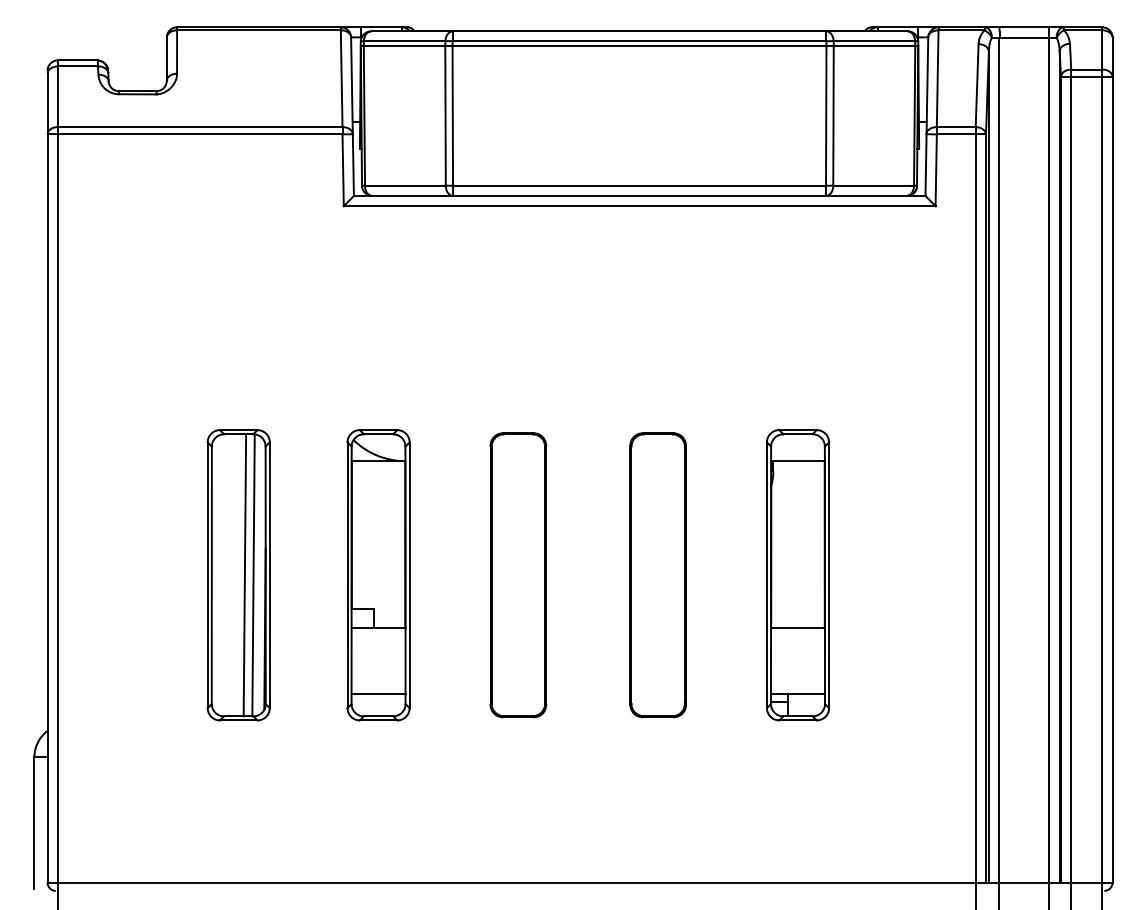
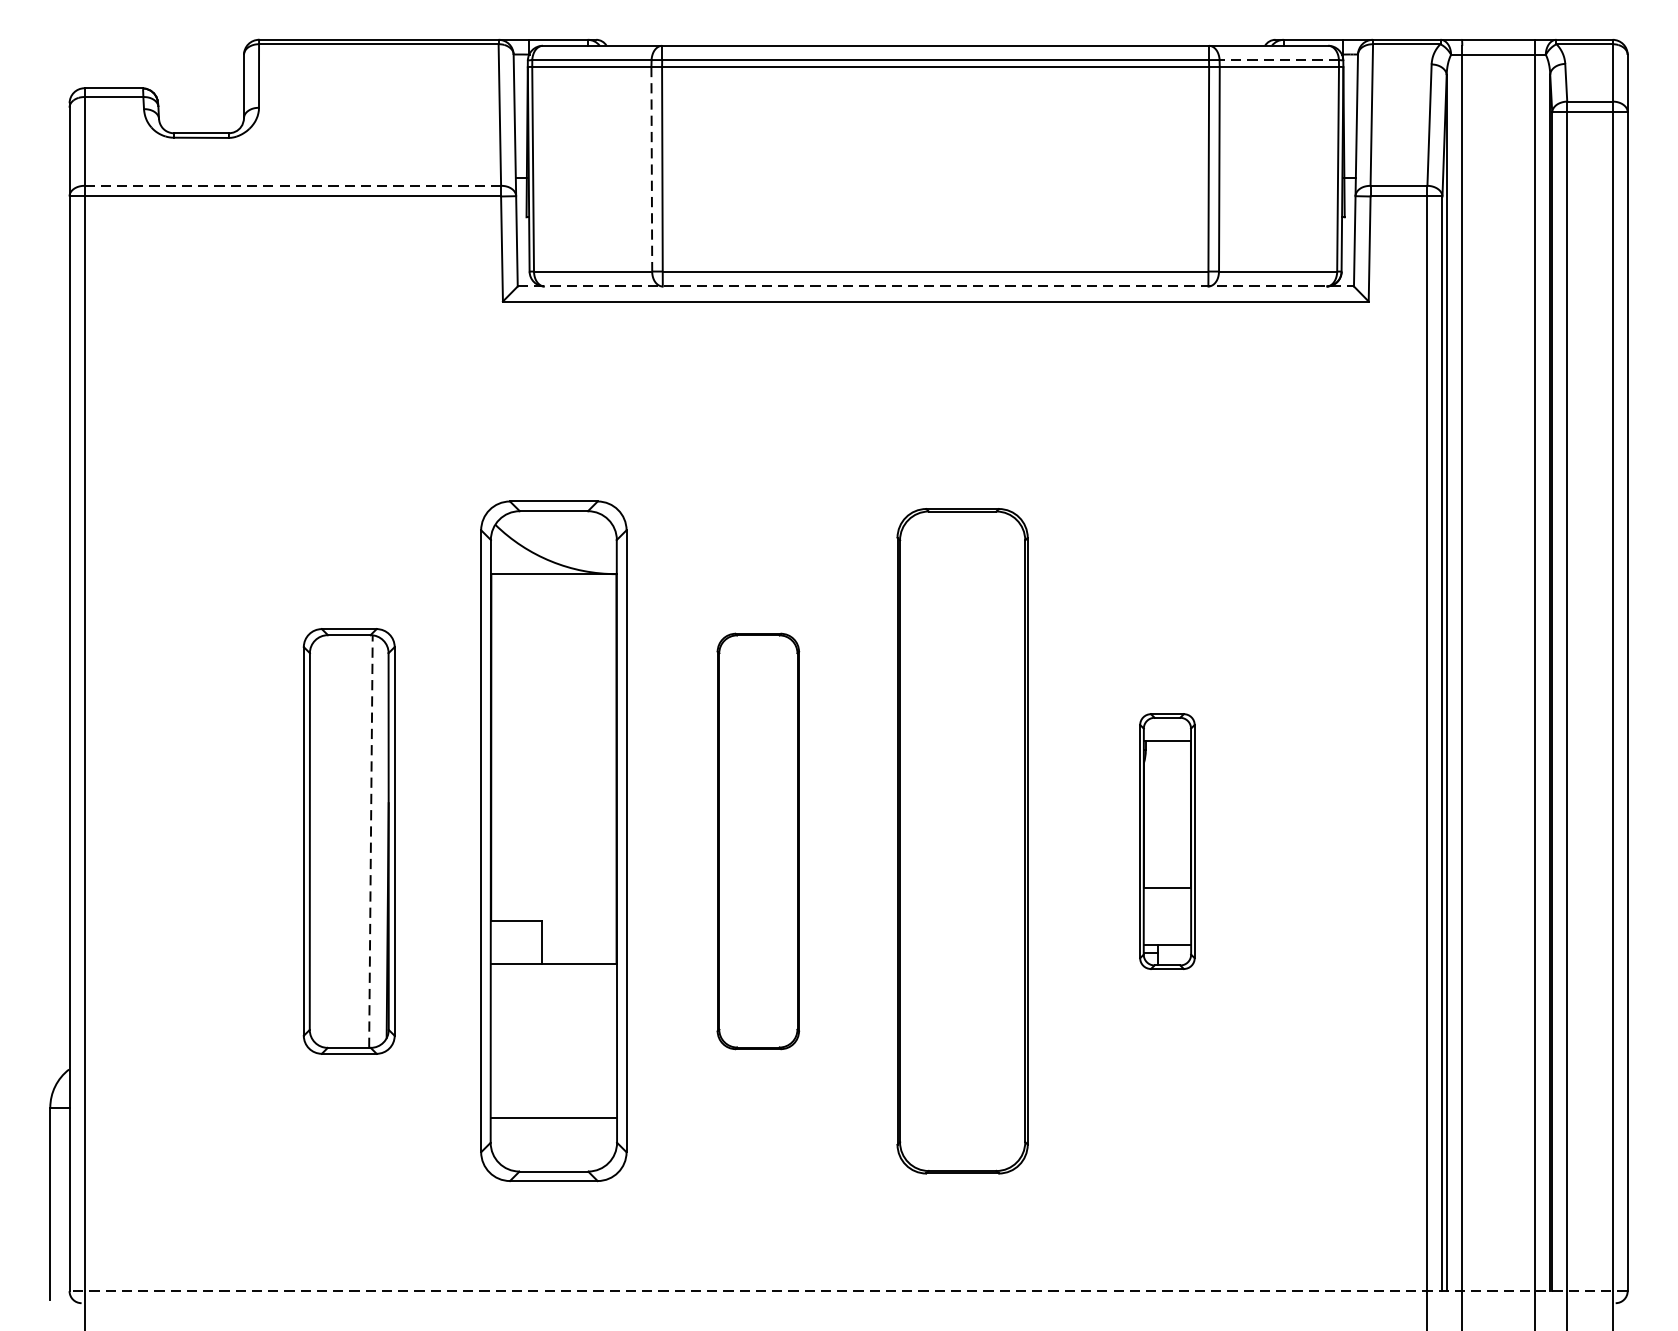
line: (874, 41) -> (1279, 60), solid -> dashed
line: (445, 115) -> (651, 168), solid -> dashed
line: (199, 127) -> (291, 186), solid -> dashed
line: (639, 195) -> (935, 285), solid -> dashed
line: (253, 574) -> (370, 840), solid -> dashed
line: (244, 575) -> (357, 841), removed
part: (378, 575) -> (553, 841), size x1.6
part: (658, 575) -> (963, 841), size x1.6
part: (797, 575) -> (1166, 841), size x0.6
line: (580, 882) -> (849, 1290), solid -> dashed

